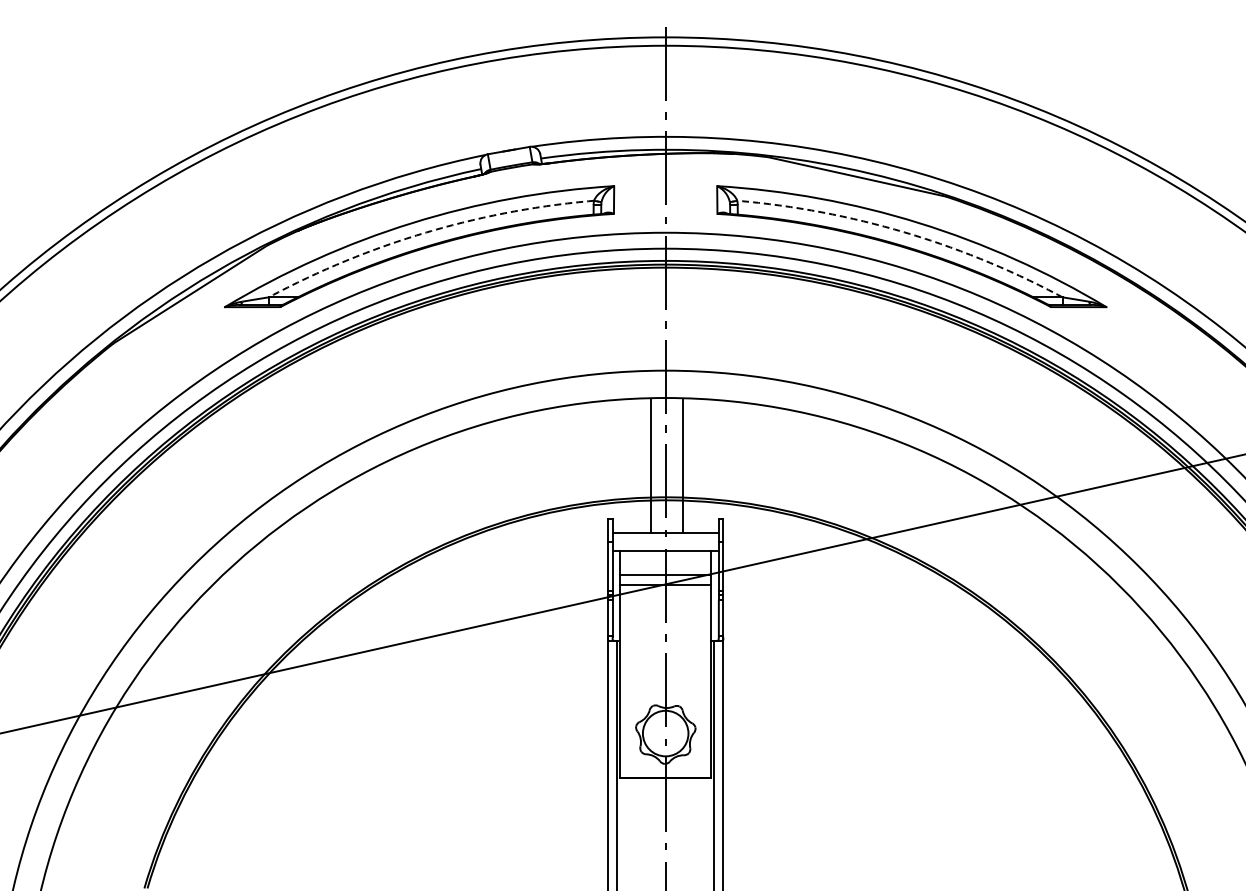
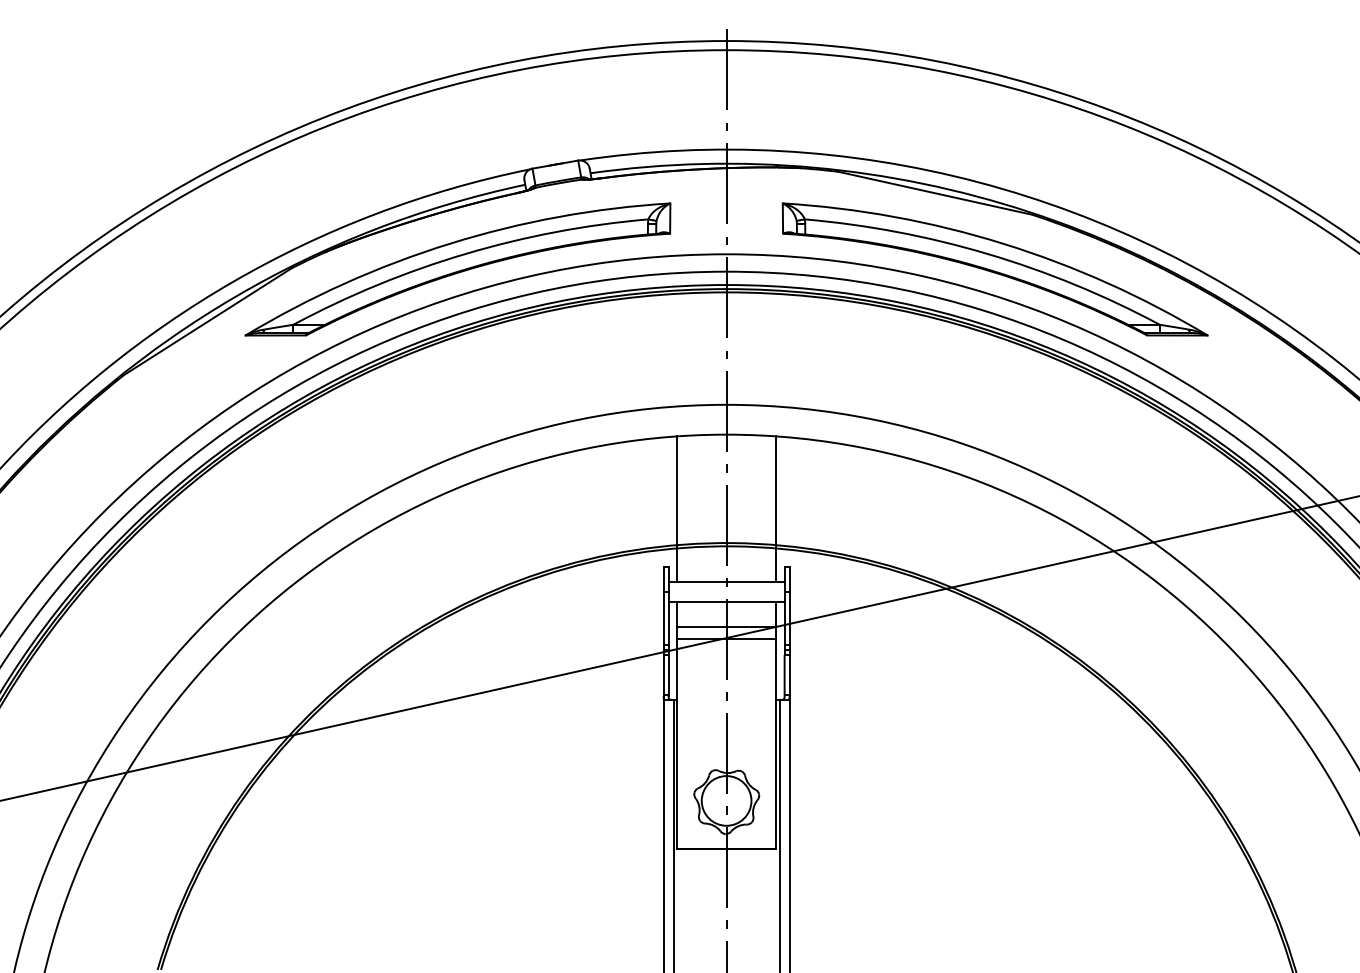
arc: (426, 232) -> (465, 254), dashed -> solid
arc: (904, 232) -> (987, 254), dashed -> solid
line: (651, 466) -> (677, 509), moved
line: (683, 466) -> (776, 509), moved

